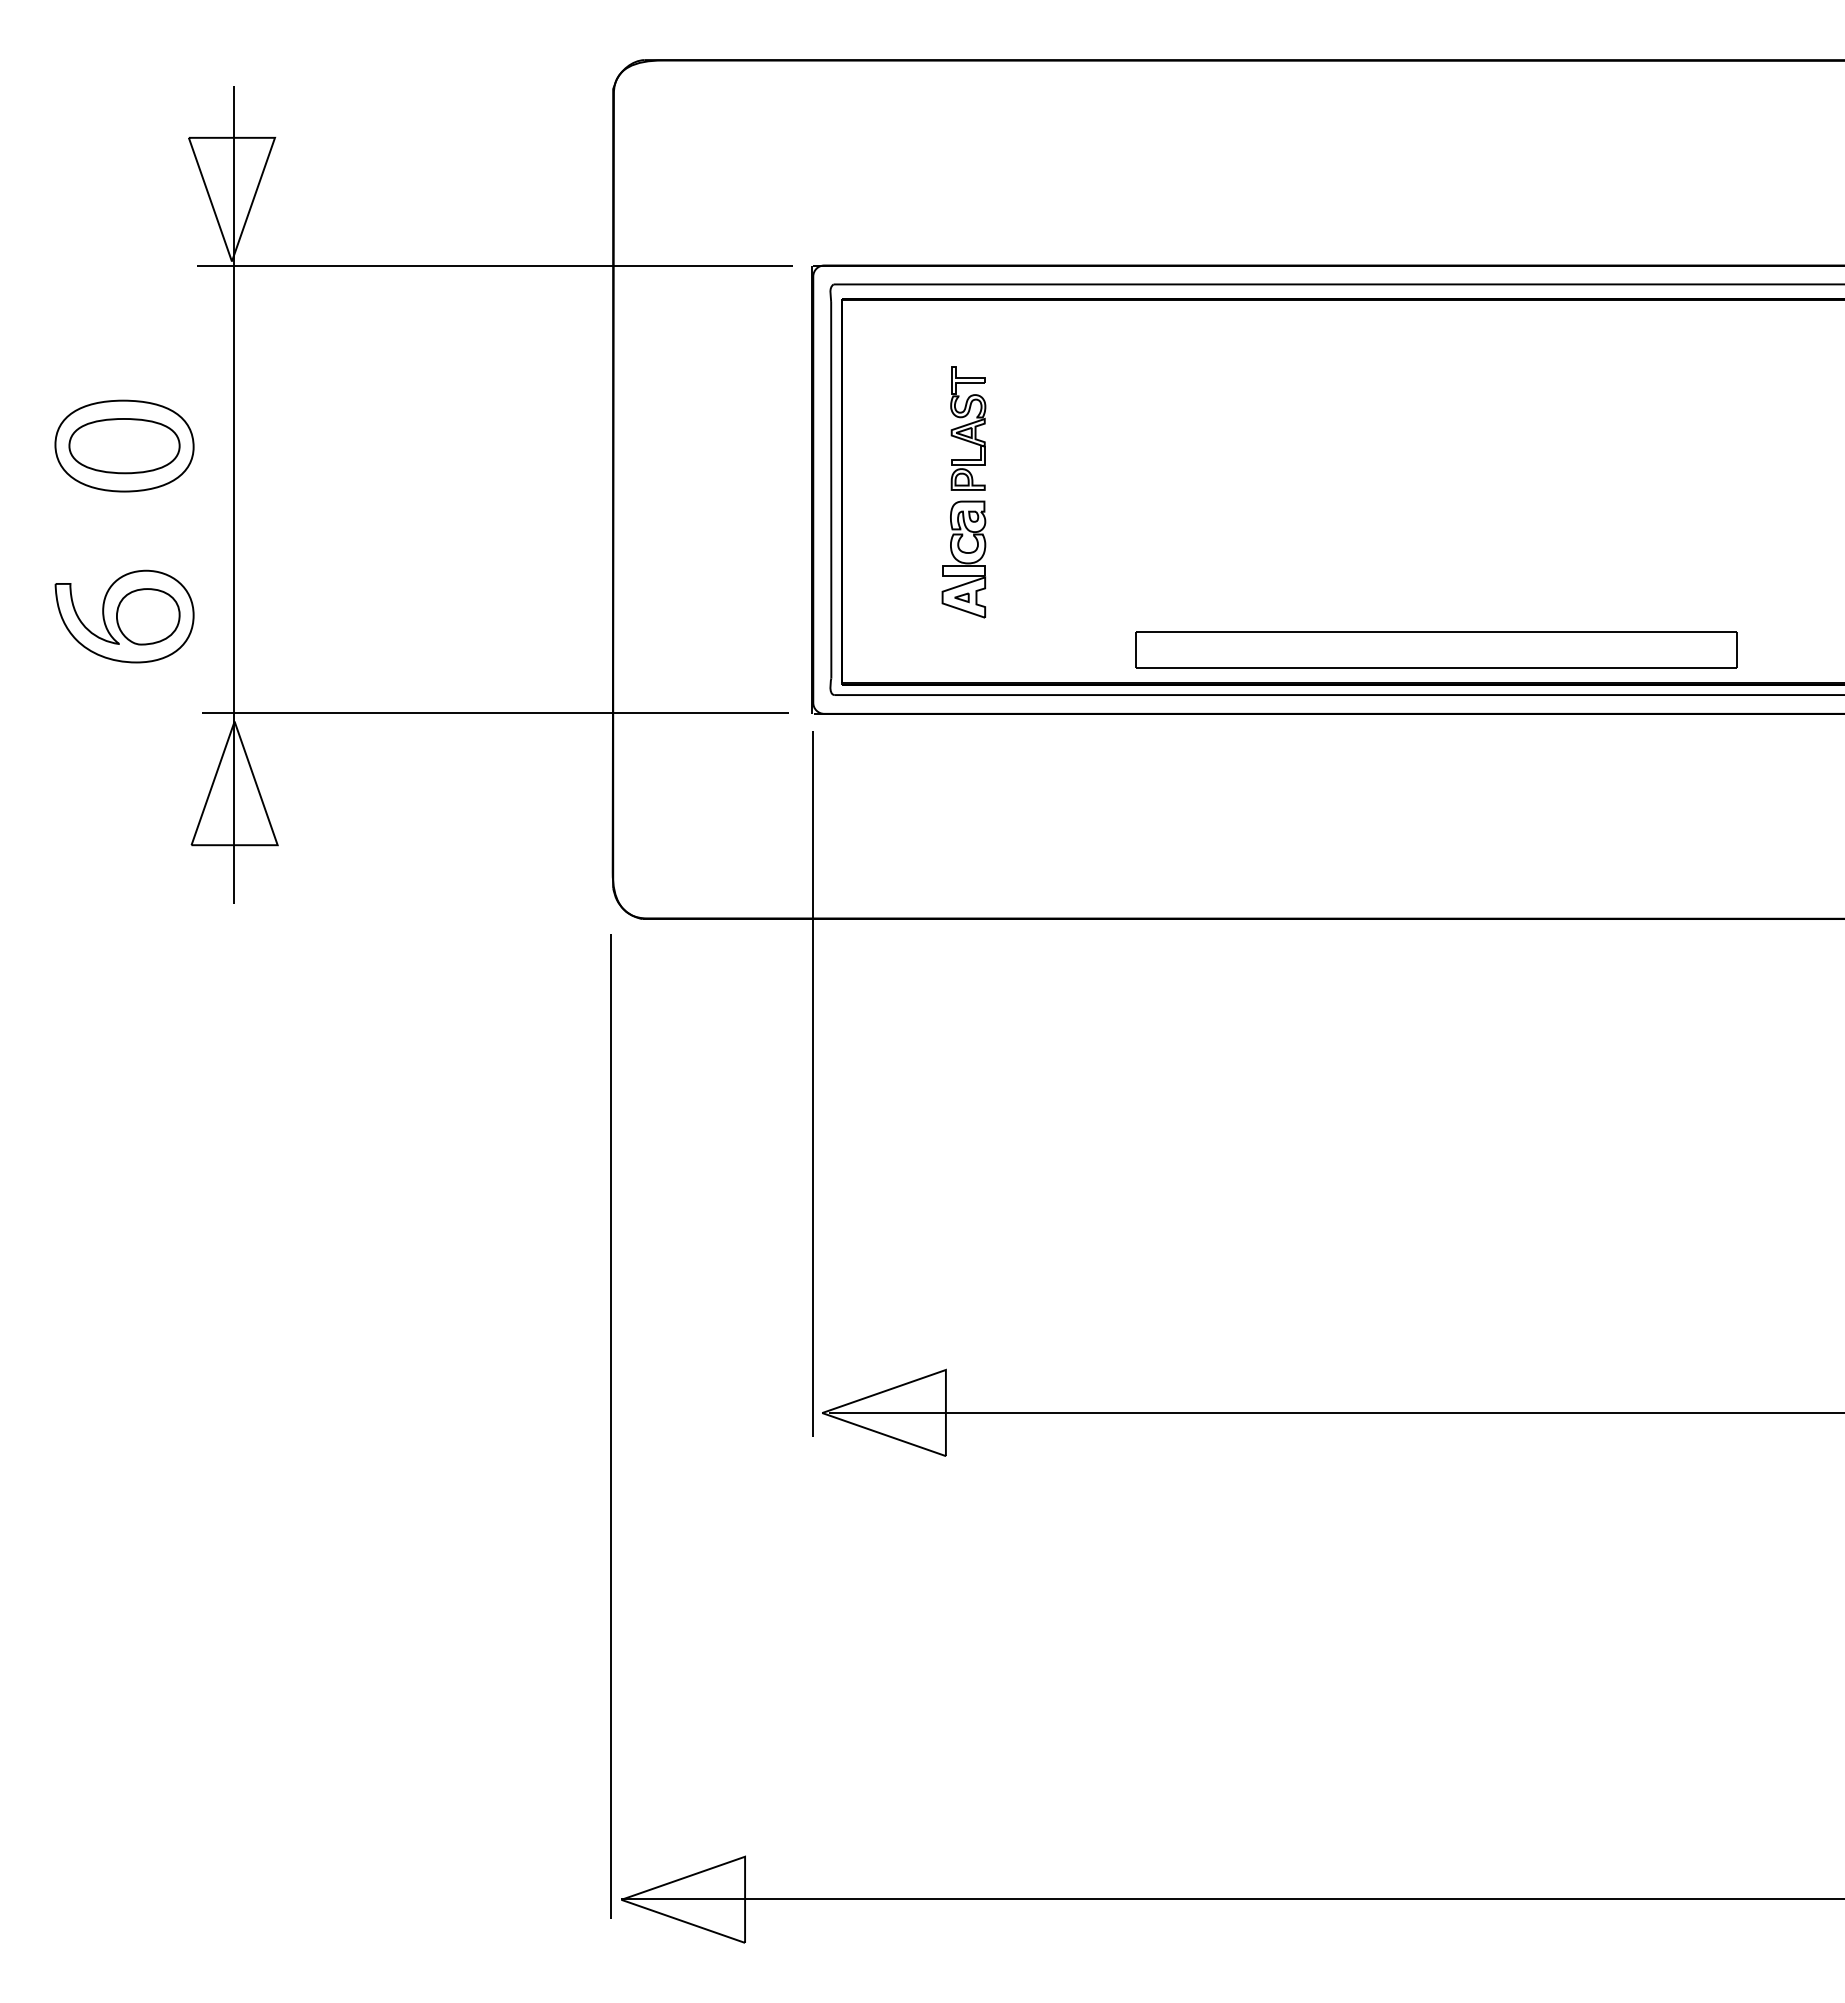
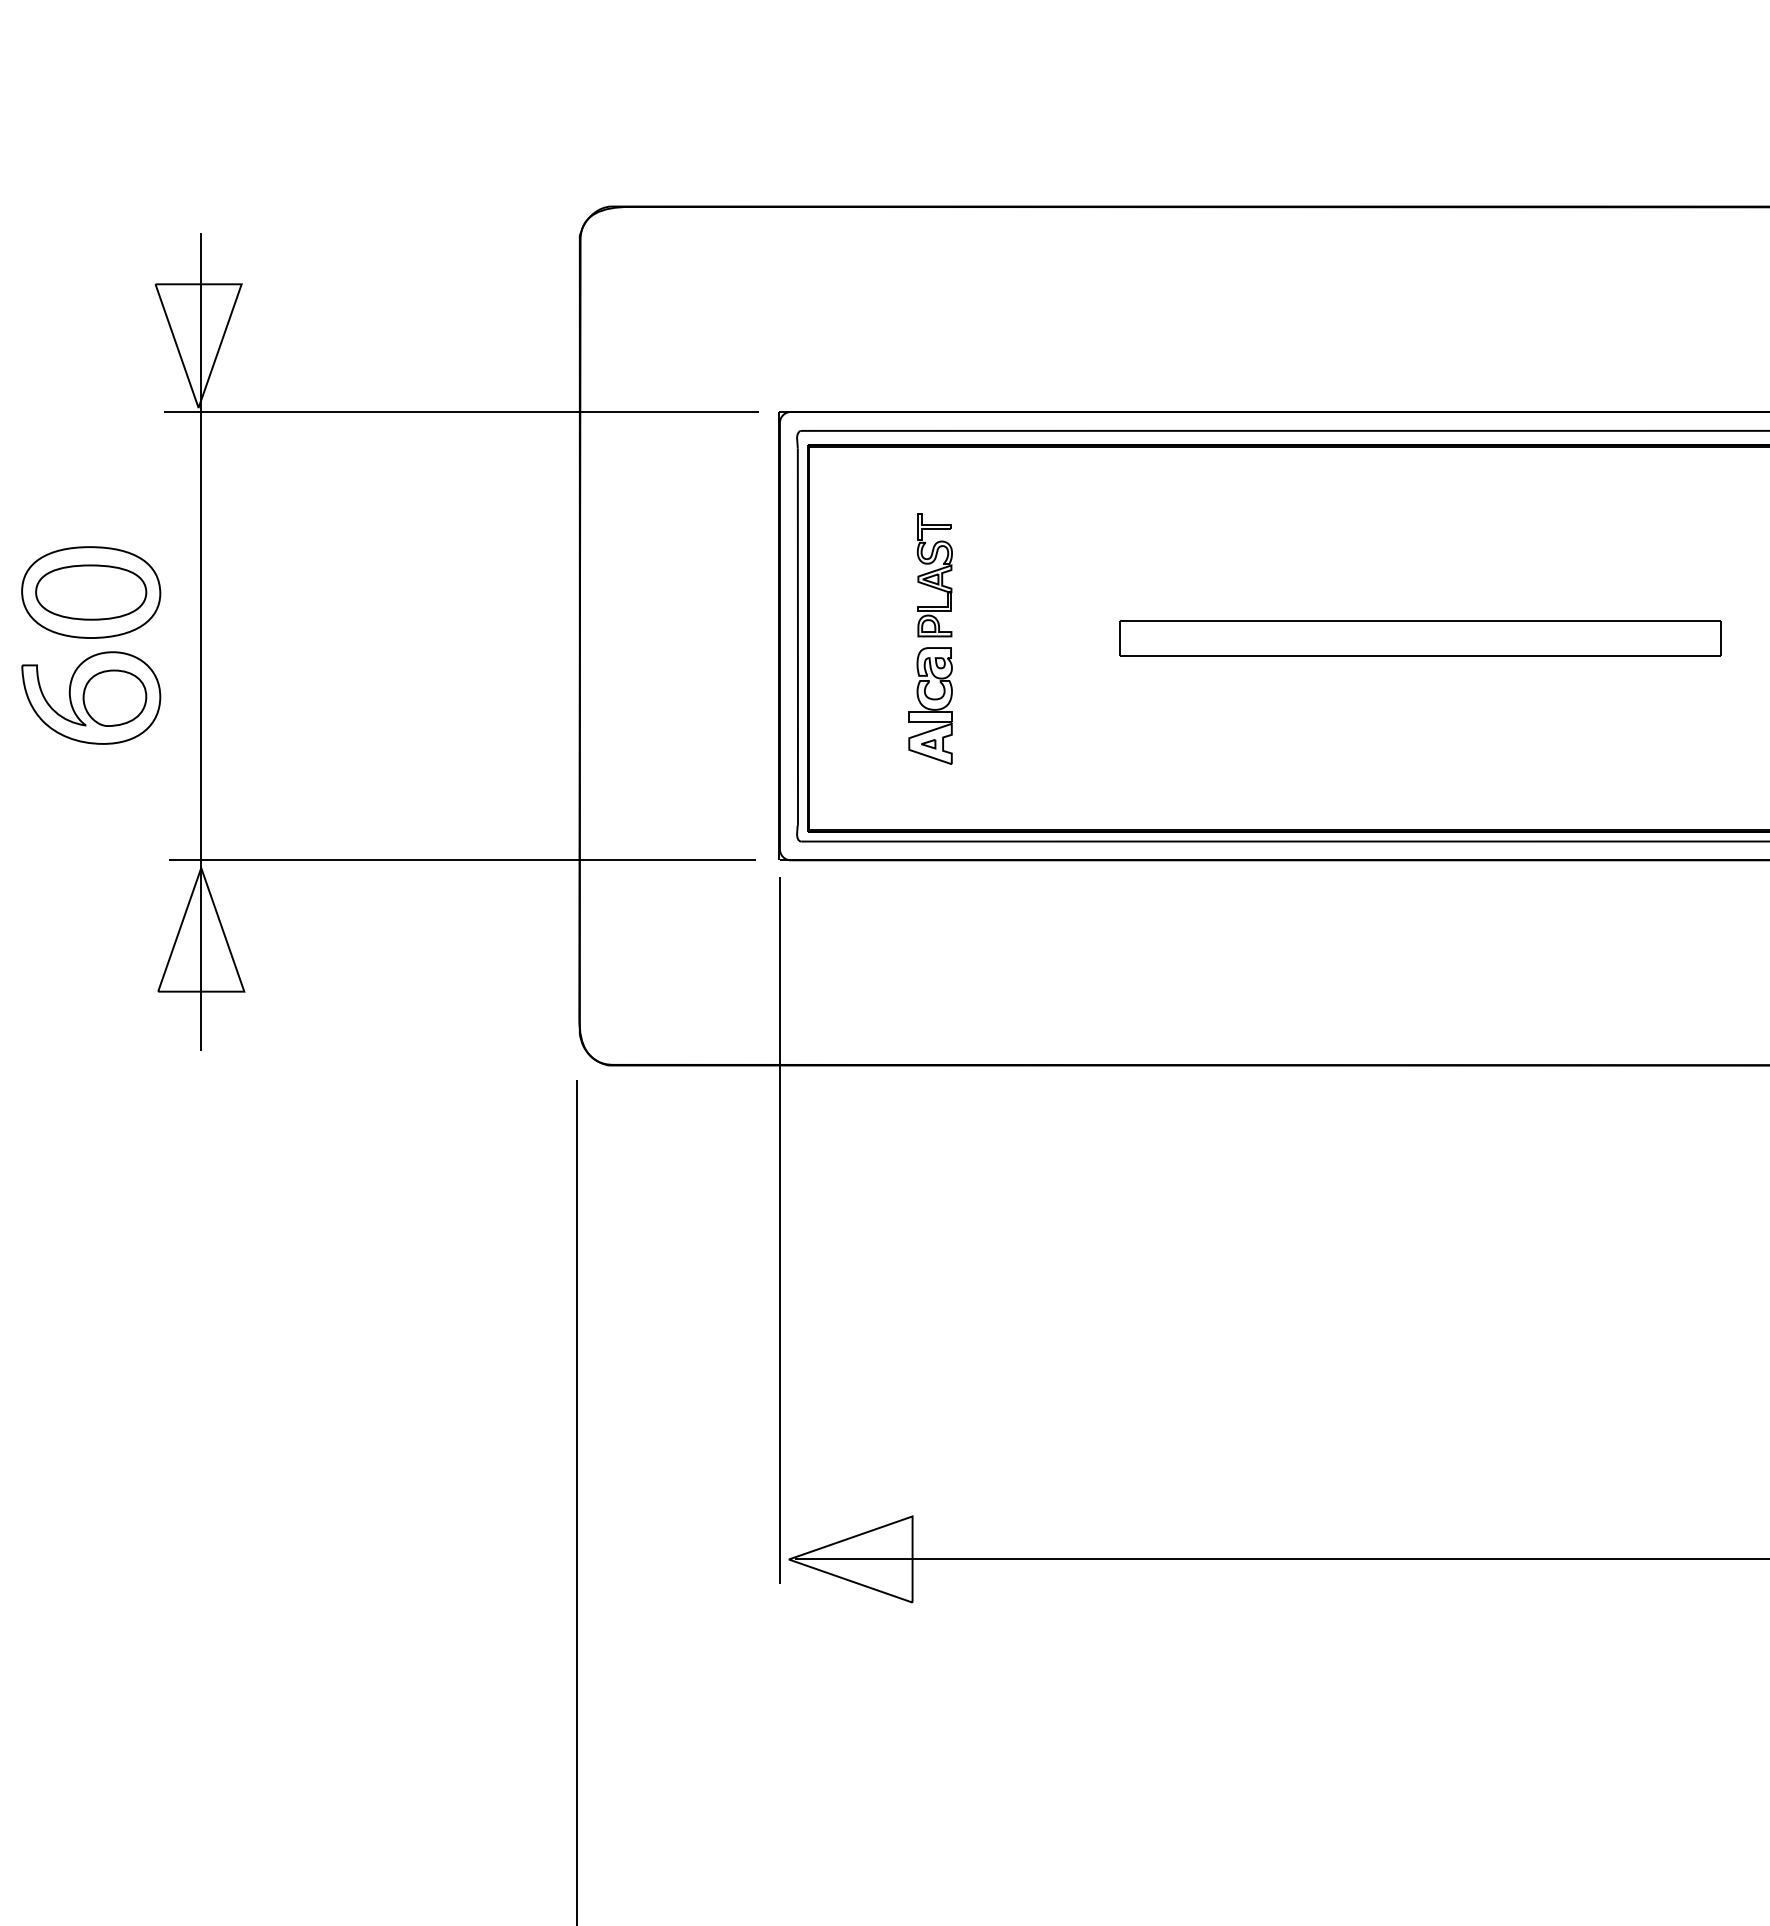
part: (124, 616) -> (91, 697), moved
part: (1436, 649) -> (1420, 637), moved

